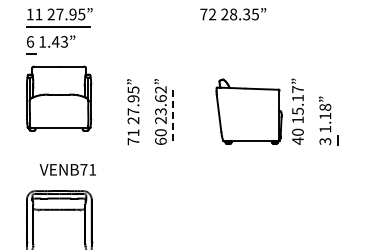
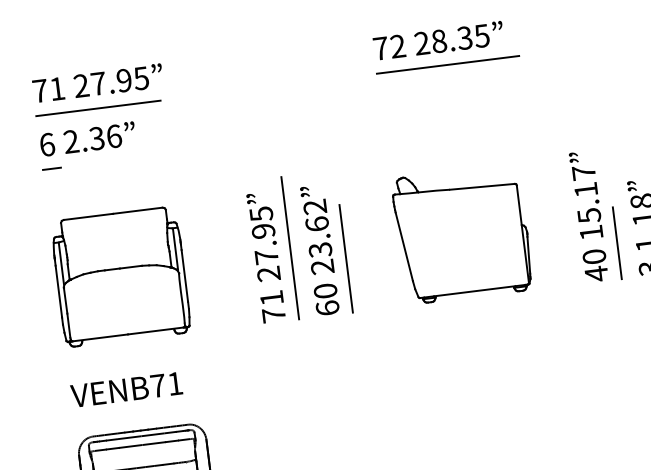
text: (29, 14) -> (38, 91), 11 -> 71
line: (236, 26) -> (447, 64), added
text: (53, 41) -> (92, 138), 1.43 -> 2.36
part: (59, 98) -> (121, 276), moved
line: (145, 108) -> (289, 247), added
part: (248, 111) -> (461, 233), moved
line: (173, 118) -> (346, 260), dashed -> solid
line: (310, 126) -> (617, 242), added
text: (67, 169) -> (125, 389), moved

